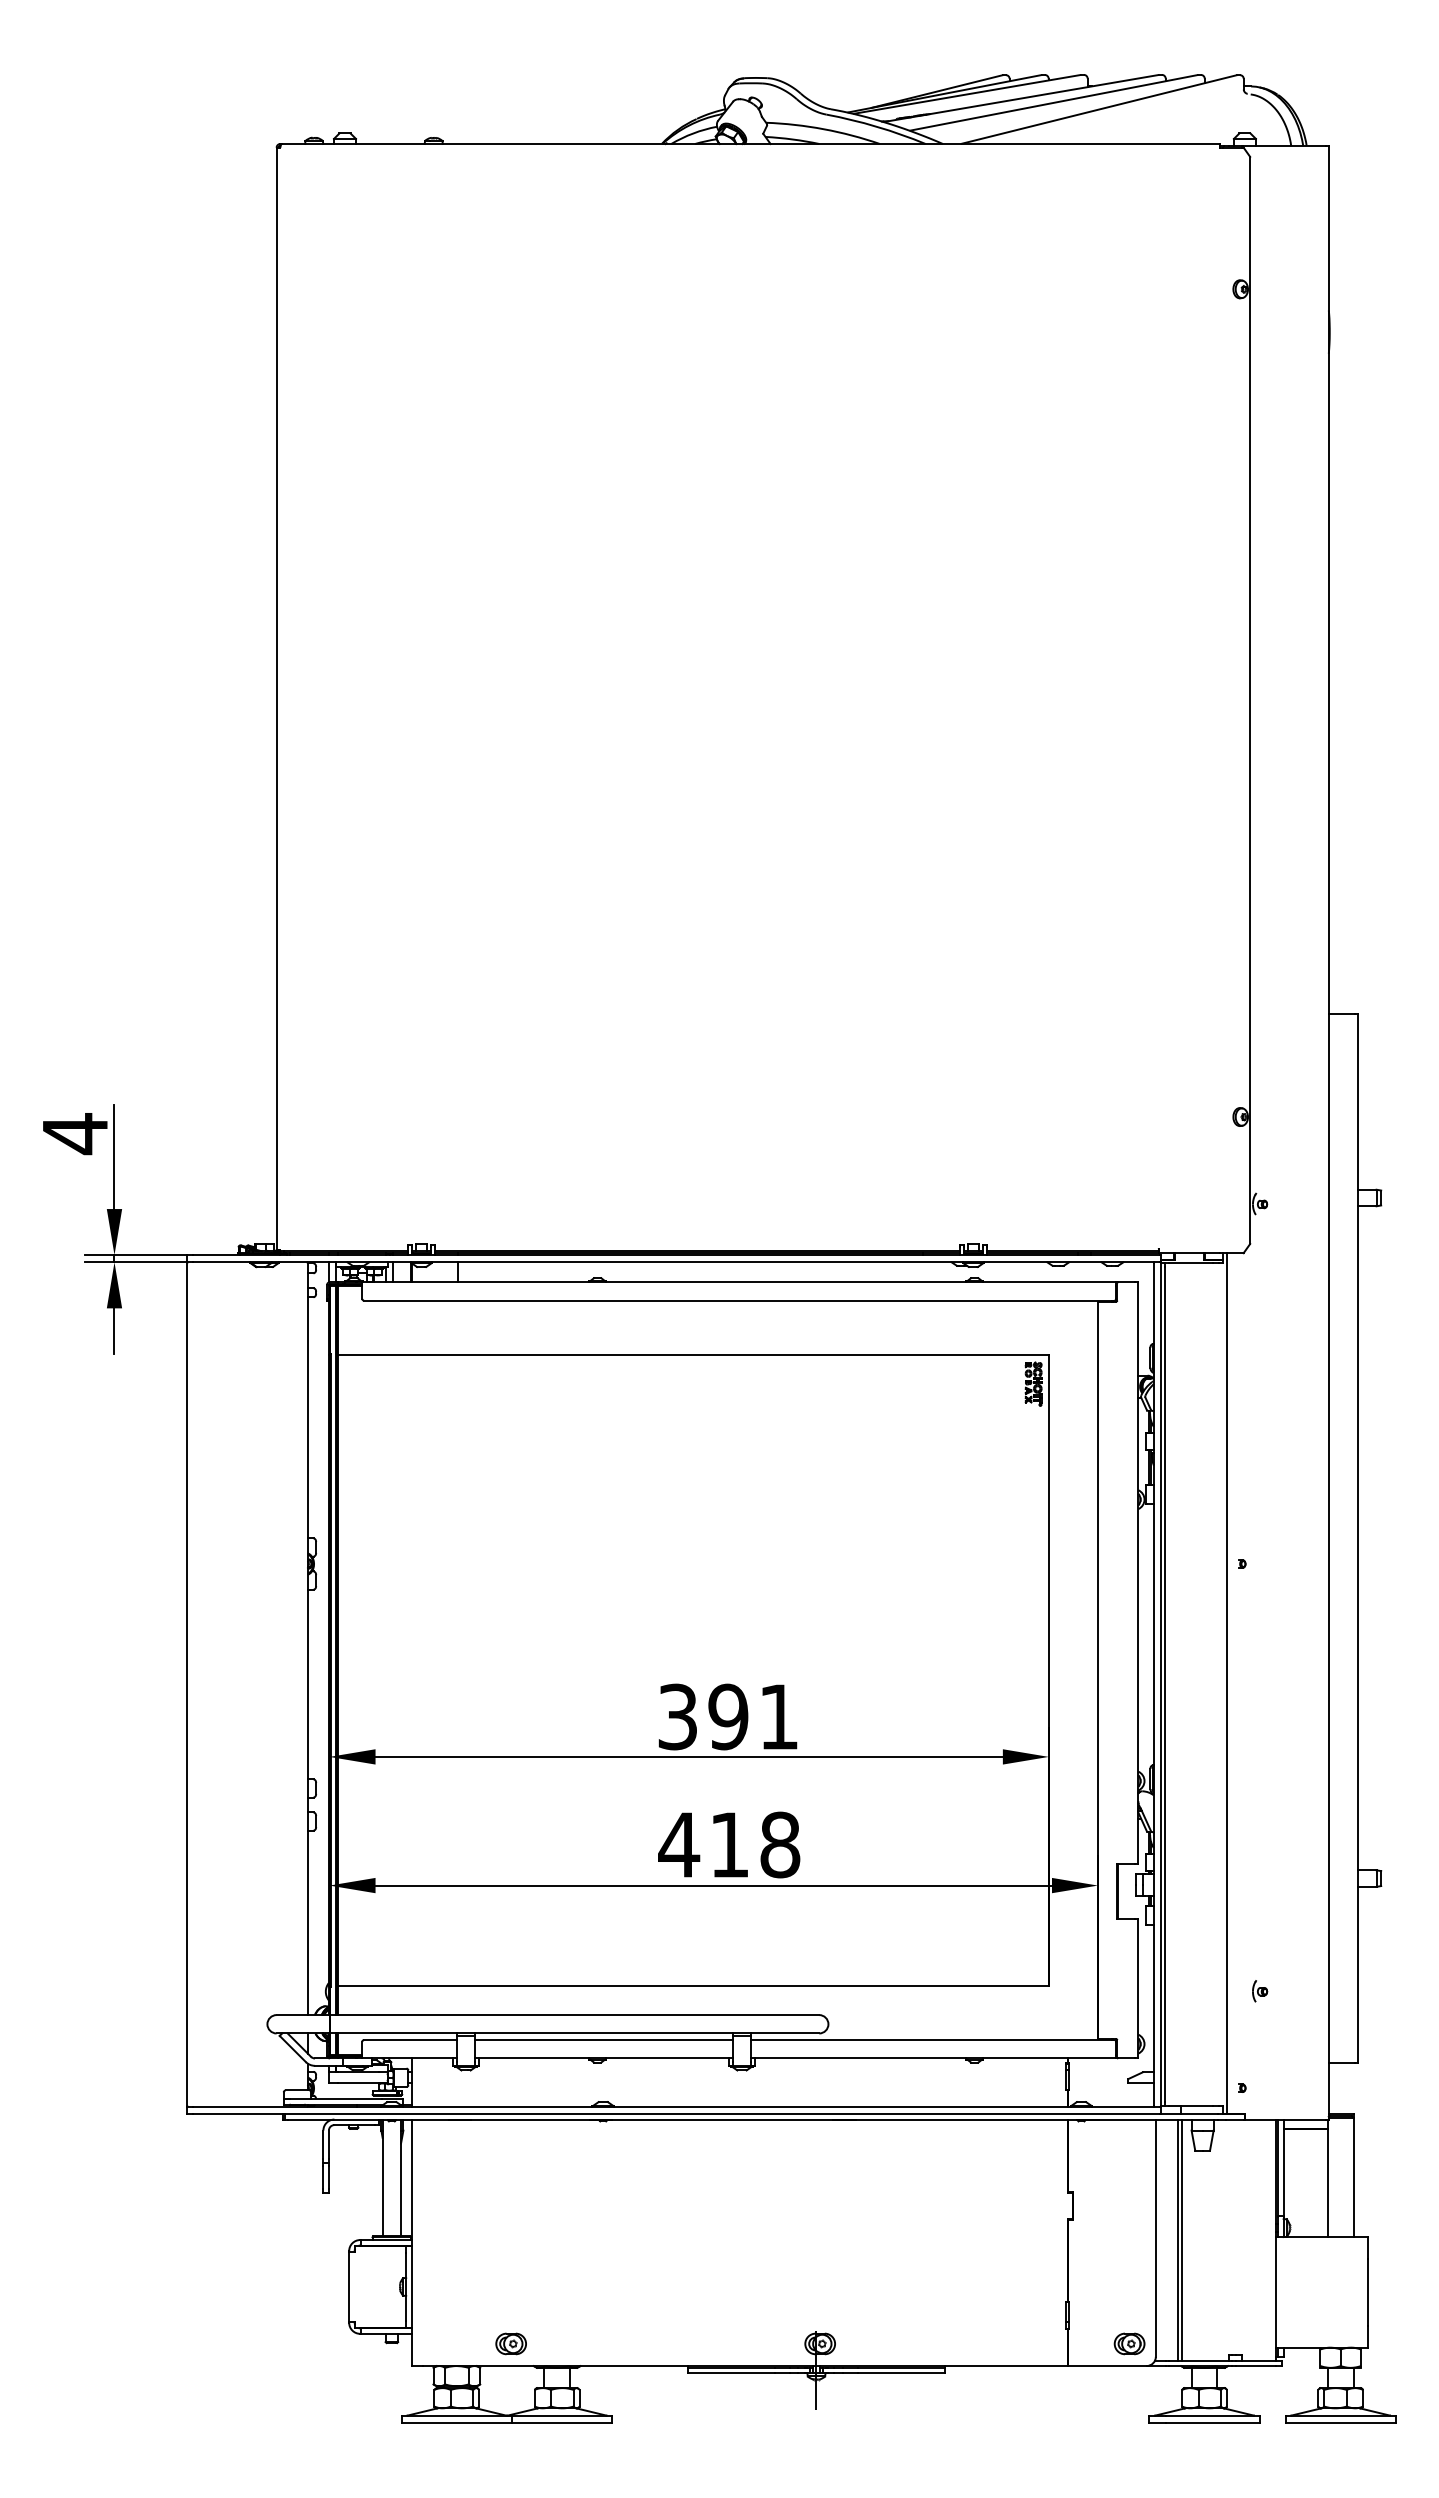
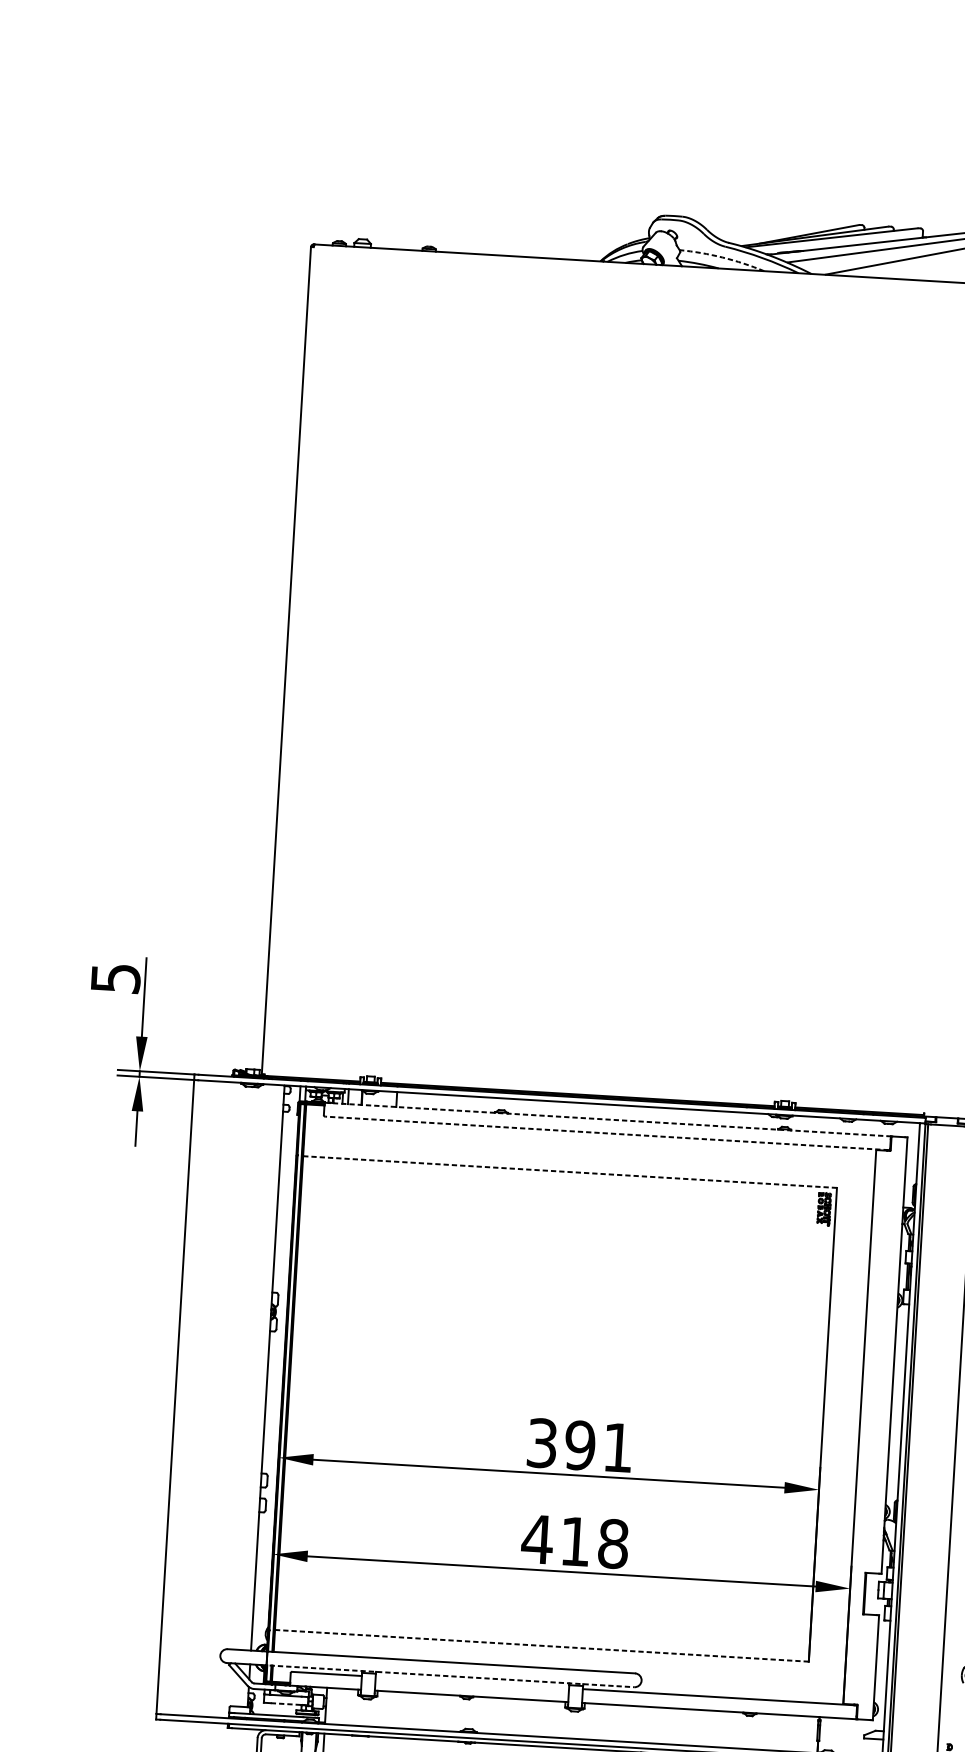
arc: (823, 129) -> (722, 257), solid -> dashed
text: (75, 1134) -> (115, 979), 4 -> 5
line: (739, 1282) -> (607, 1119), solid -> dashed
line: (738, 1300) -> (606, 1133), solid -> dashed
line: (693, 1354) -> (570, 1171), solid -> dashed
line: (692, 1985) -> (541, 1645), solid -> dashed
line: (571, 2033) -> (448, 1676), solid -> dashed
line: (603, 2040) -> (471, 1682), removed
line: (358, 2083) -> (286, 1704), solid -> dashed

